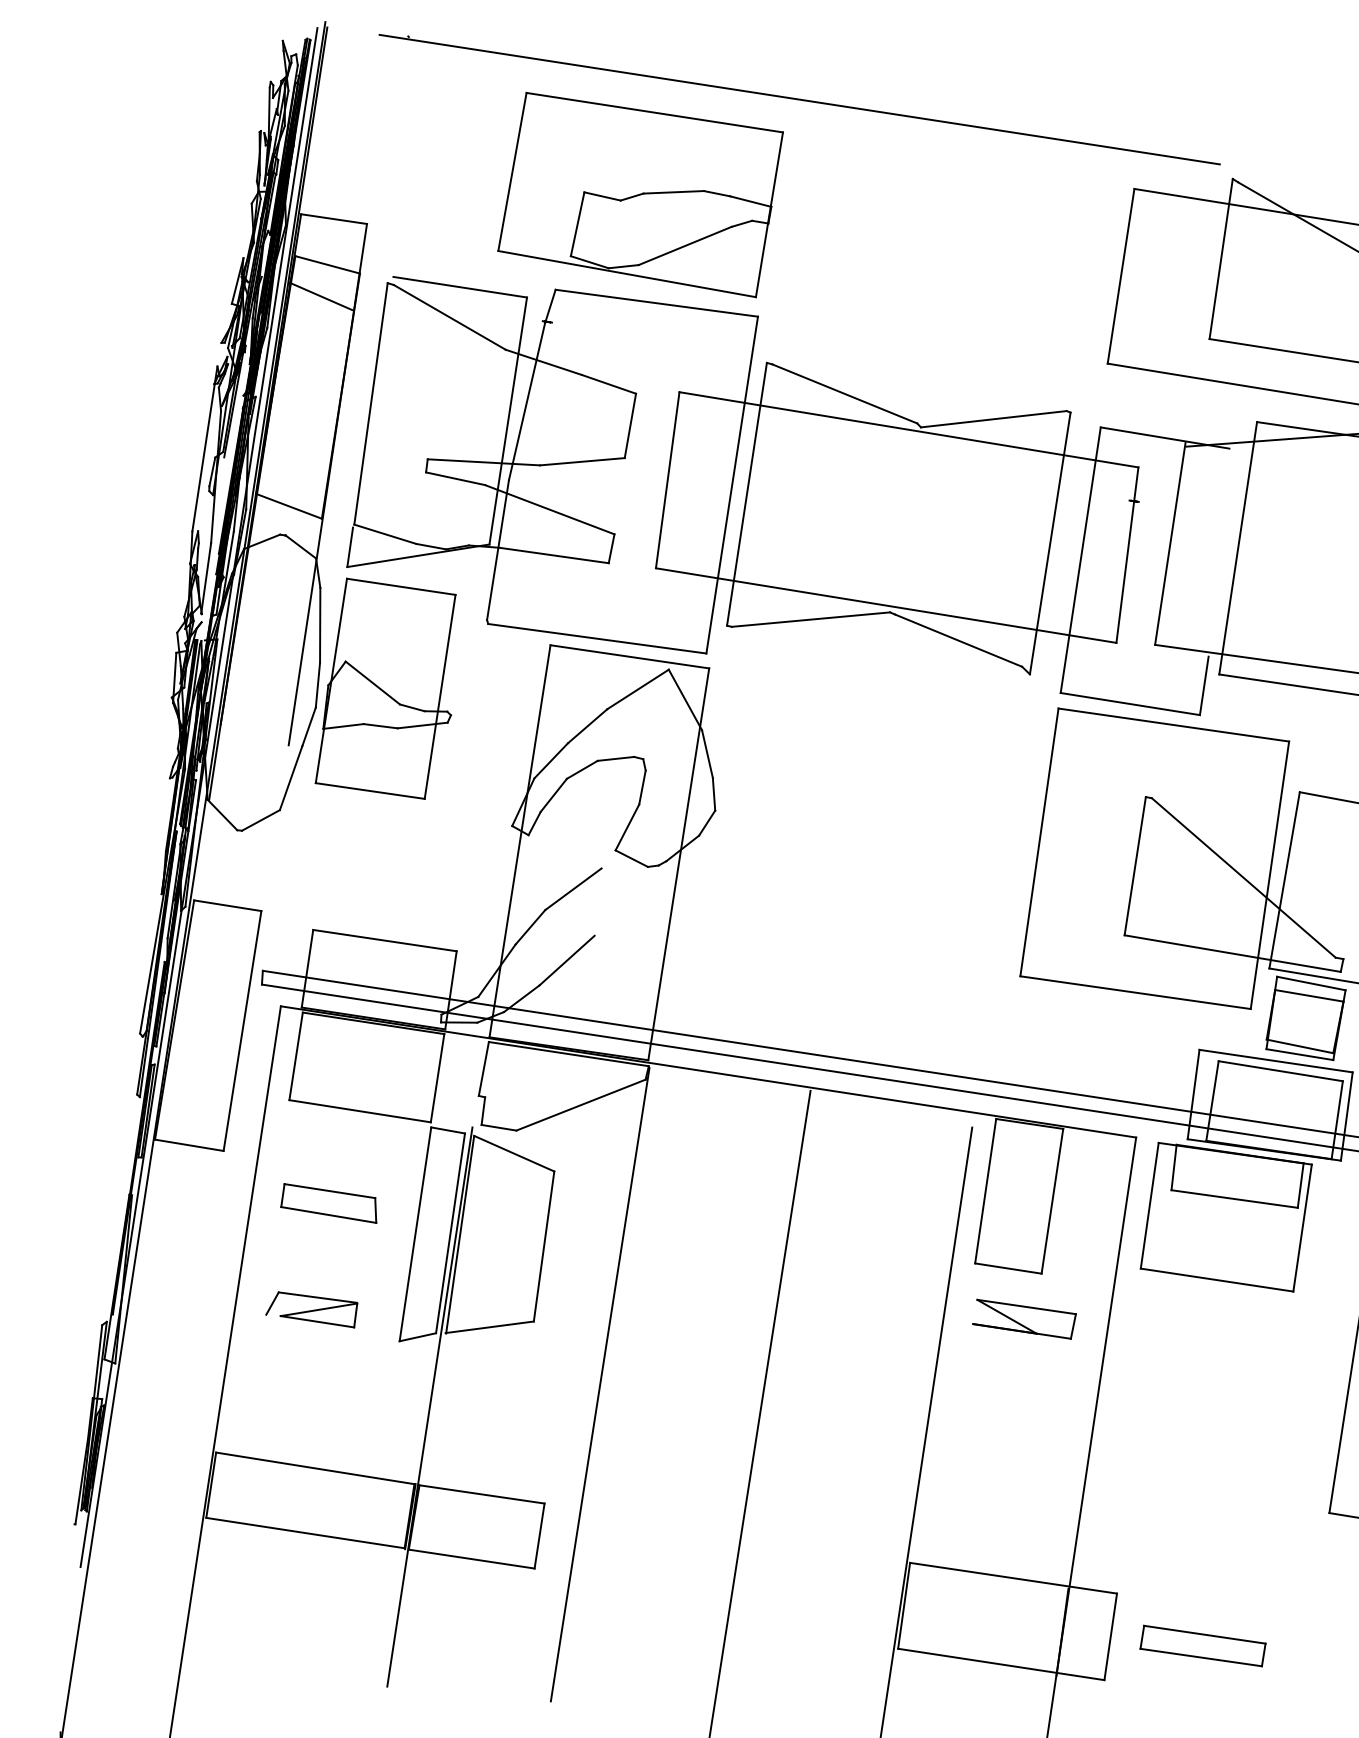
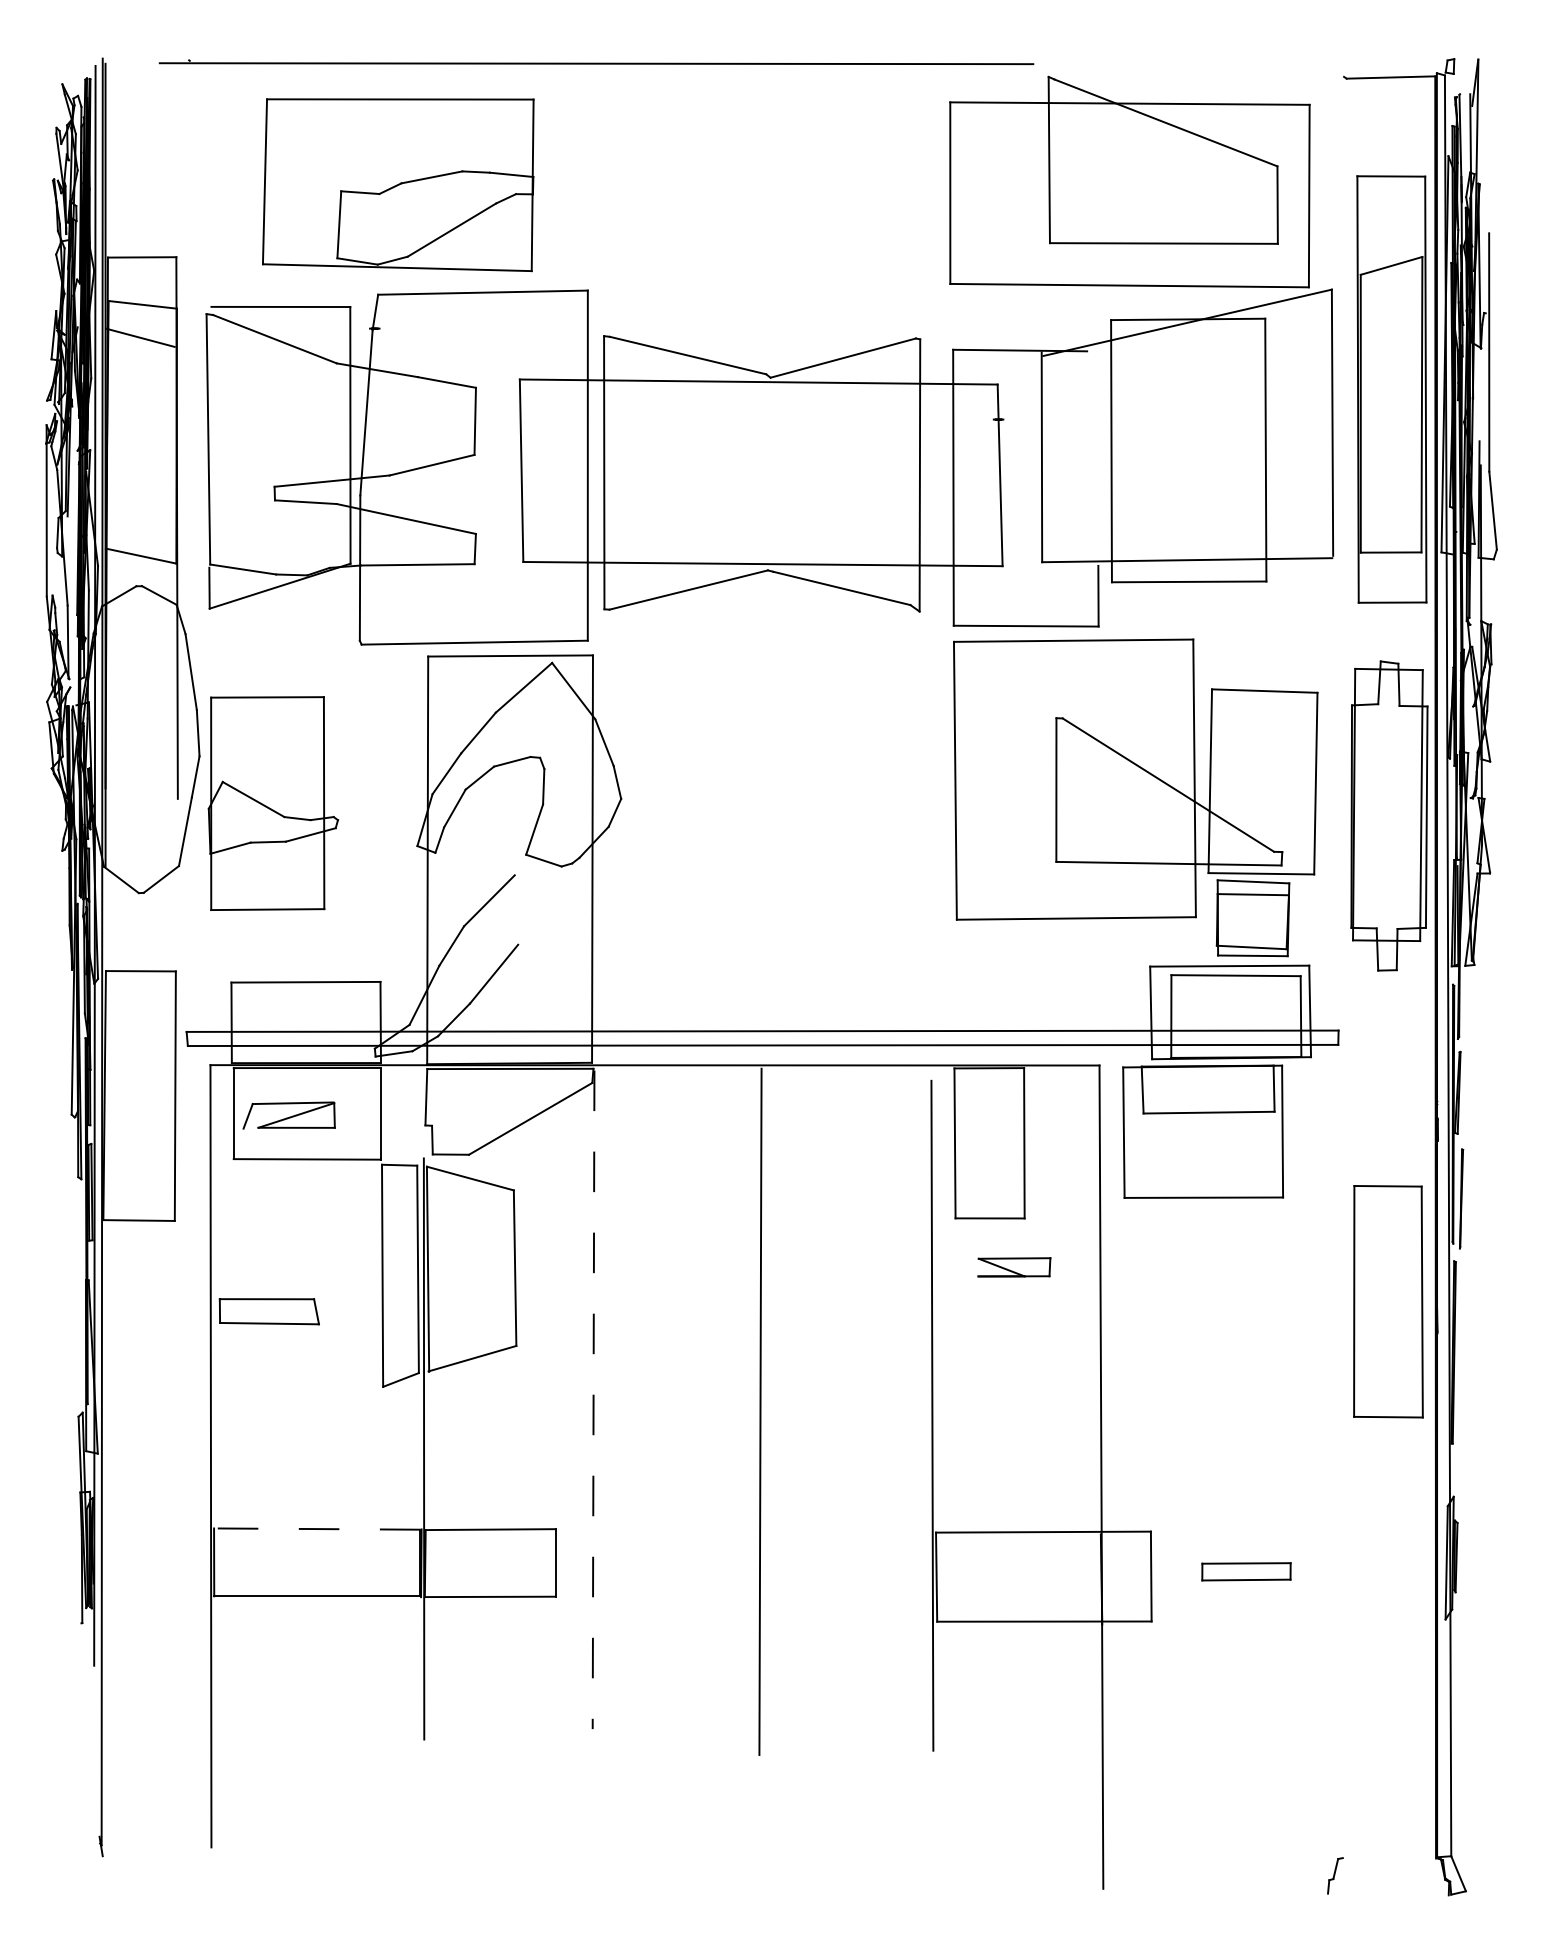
part: (640, 195) -> (398, 185), moved
part: (390, 689) -> (272, 803), moved
part: (329, 1203) -> (268, 1311), moved
part: (311, 1308) -> (288, 1115), moved
part: (1024, 1319) -> (1014, 1267), size x0.7
line: (600, 1385) -> (593, 1400), solid -> dashed
line: (314, 1468) -> (316, 1529), solid -> dashed
part: (1203, 1646) -> (1246, 1571), size x0.7

